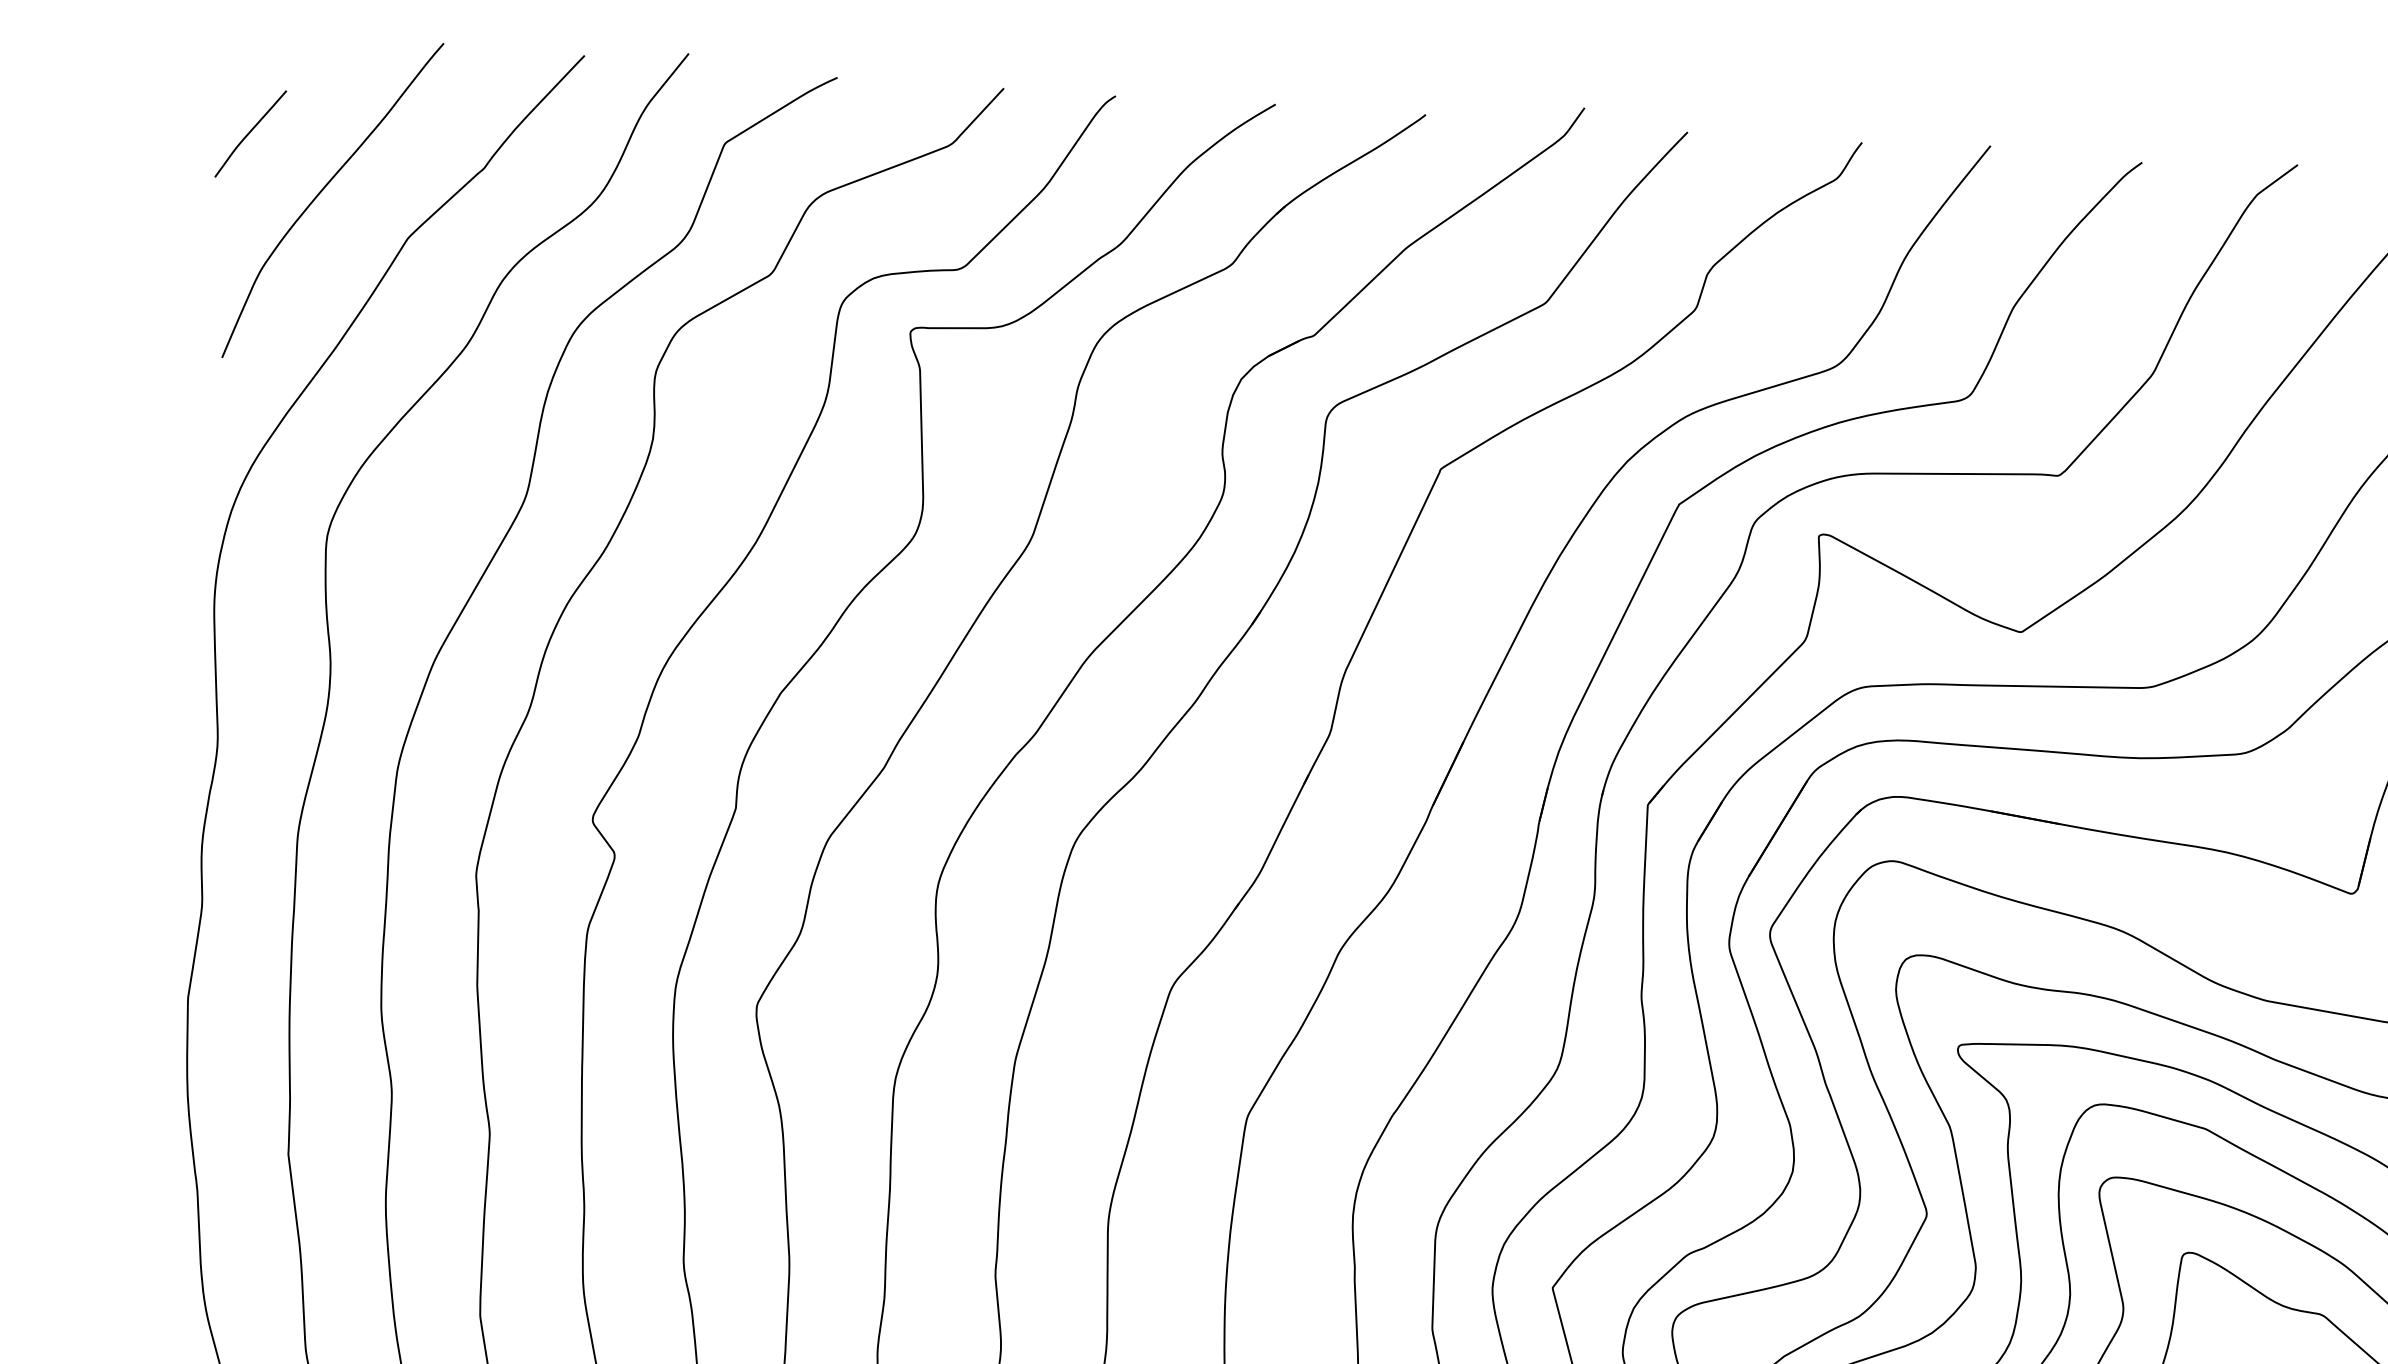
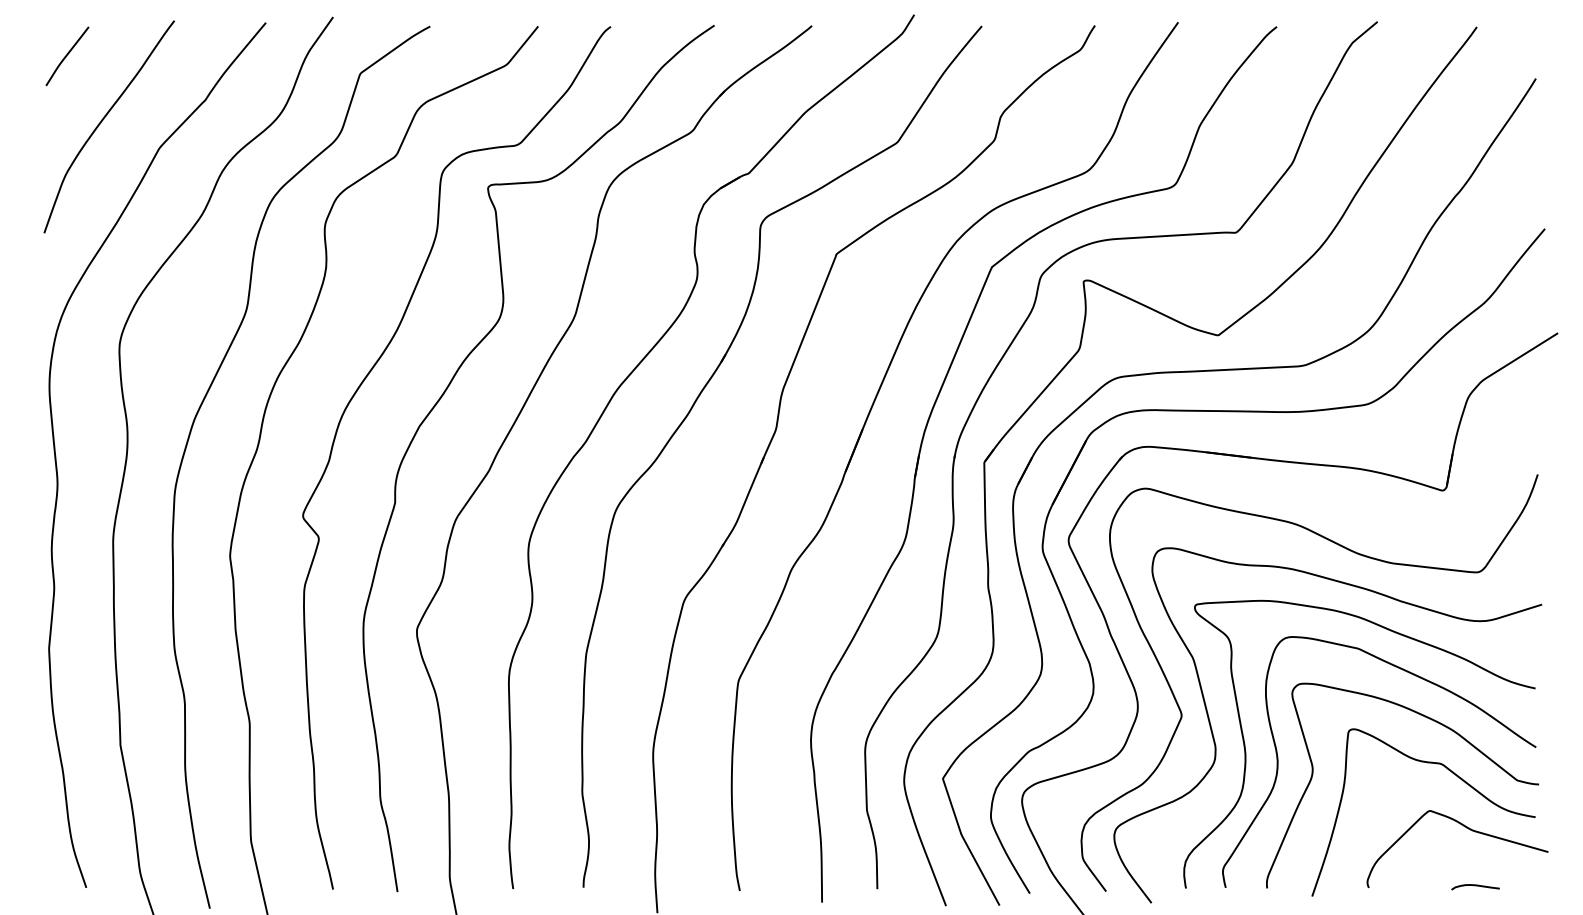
curve: (250, 134) -> (67, 56), moved

